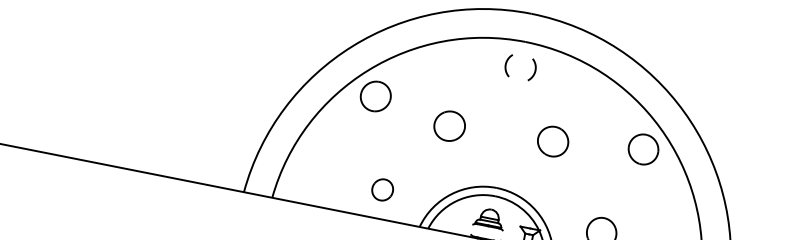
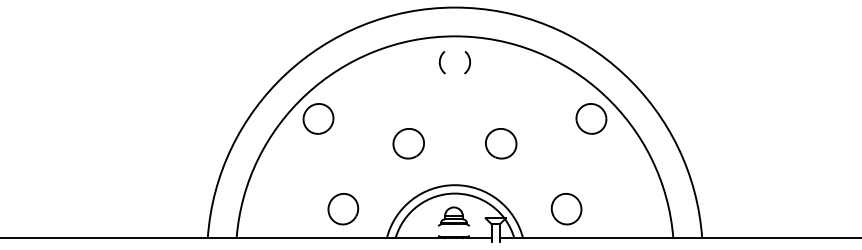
part: (449, 125) -> (408, 143), moved
part: (553, 141) -> (501, 143), moved
part: (382, 190) -> (343, 209), size x1.43

